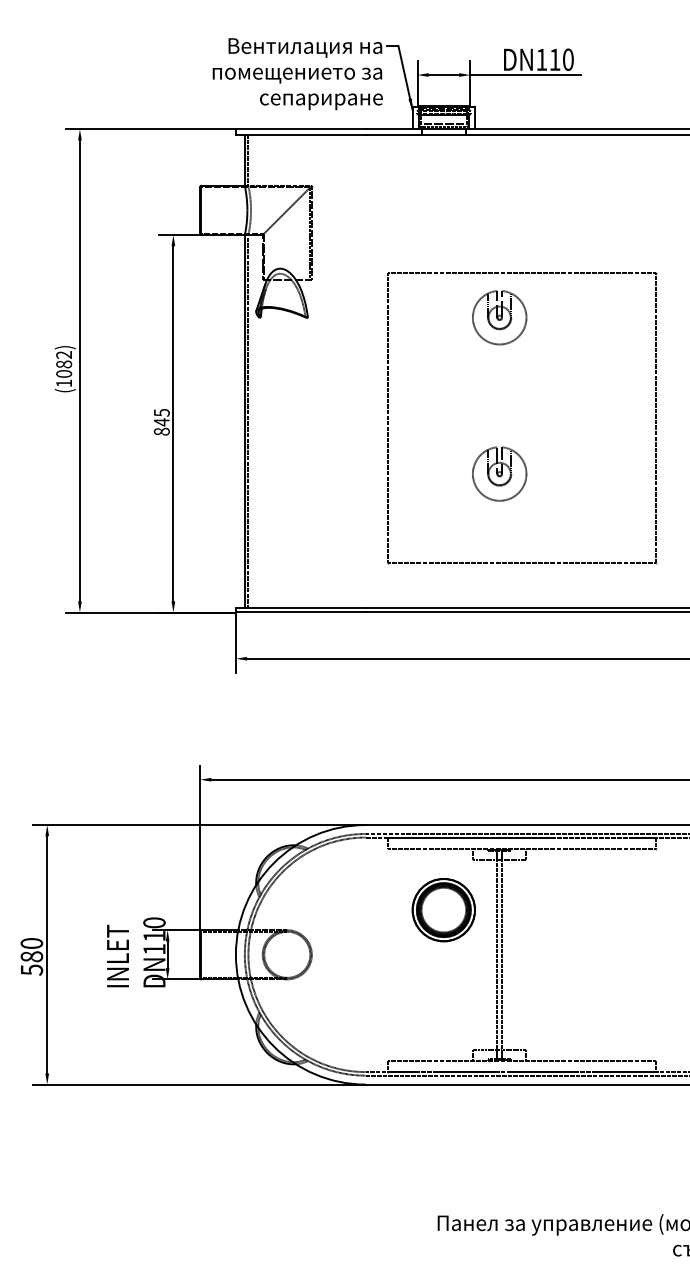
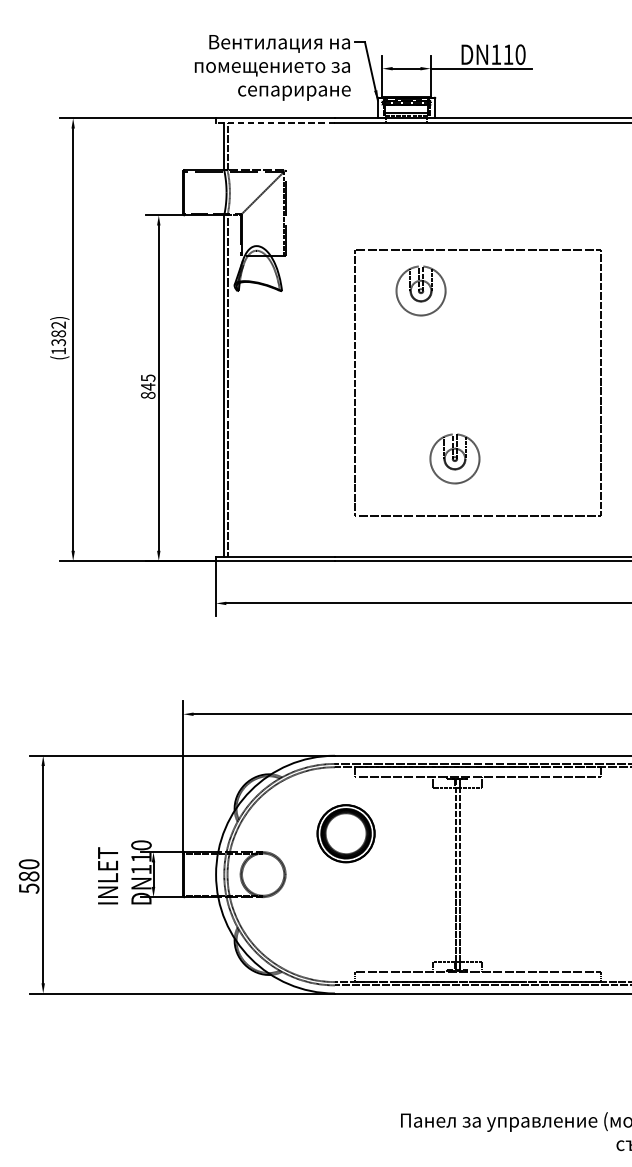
line: (300, 134) -> (275, 123), solid -> dashed
part: (499, 317) -> (420, 290), moved
text: (64, 373) -> (59, 342), (1082) -> (1382)
part: (499, 473) -> (454, 458), moved
part: (443, 910) -> (345, 834), moved

